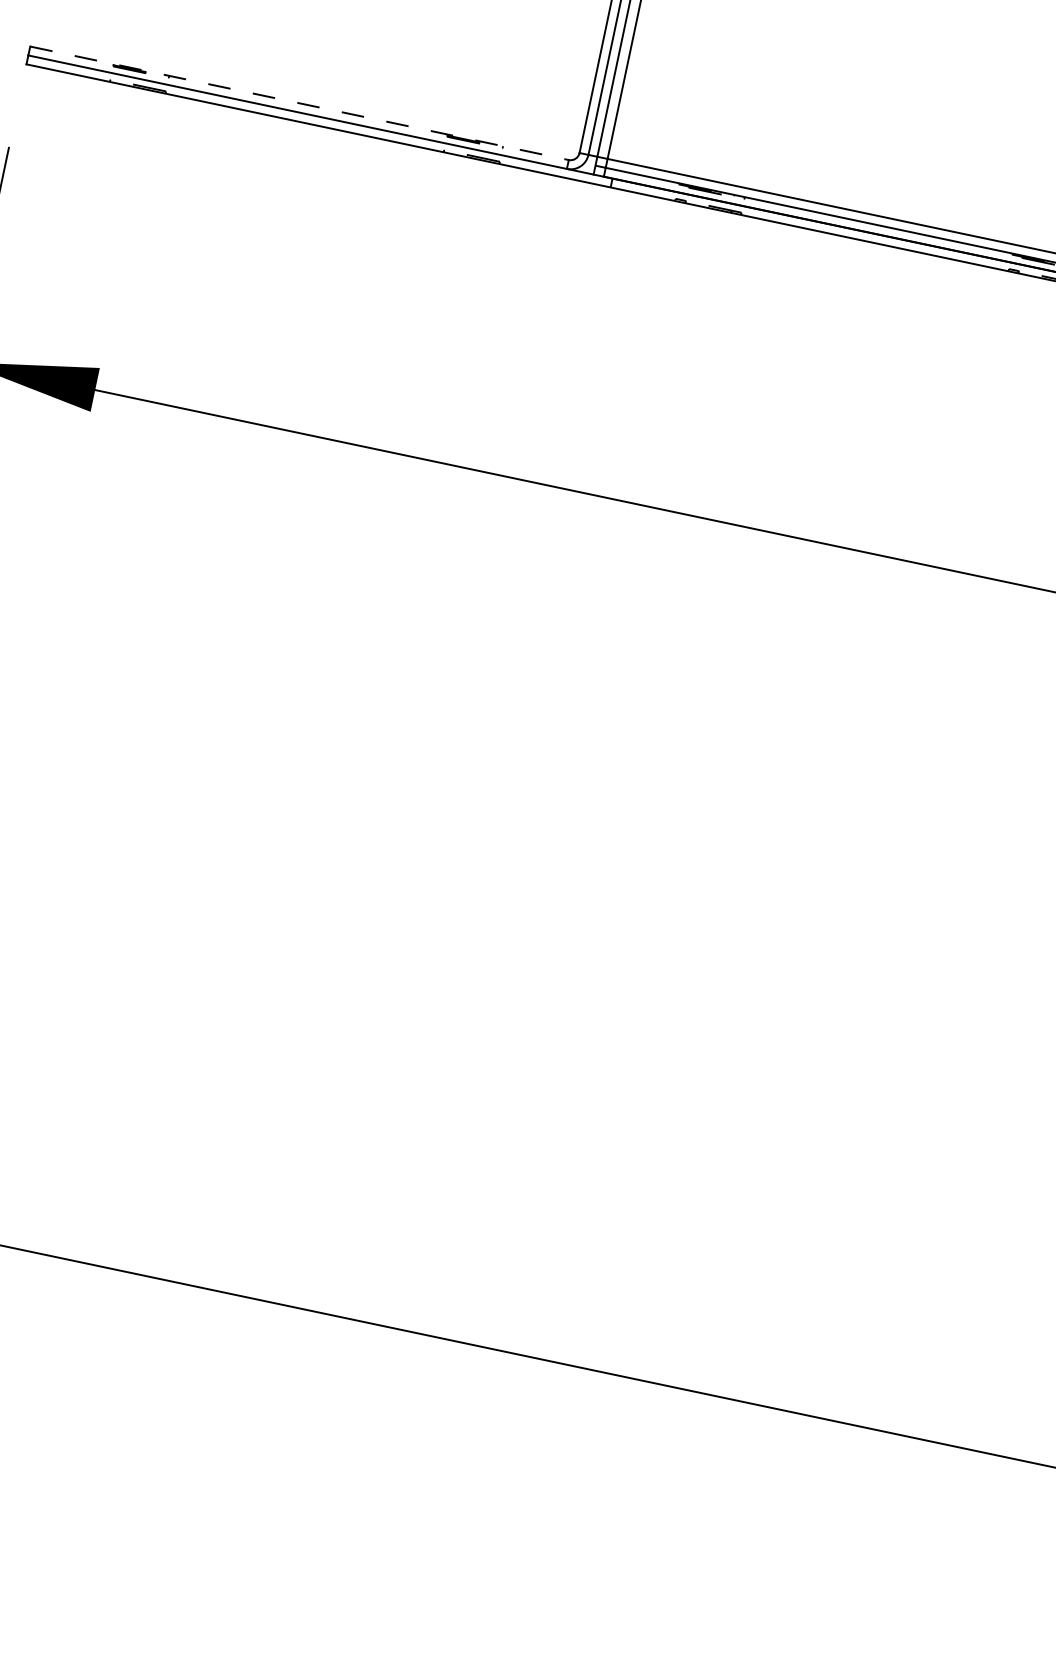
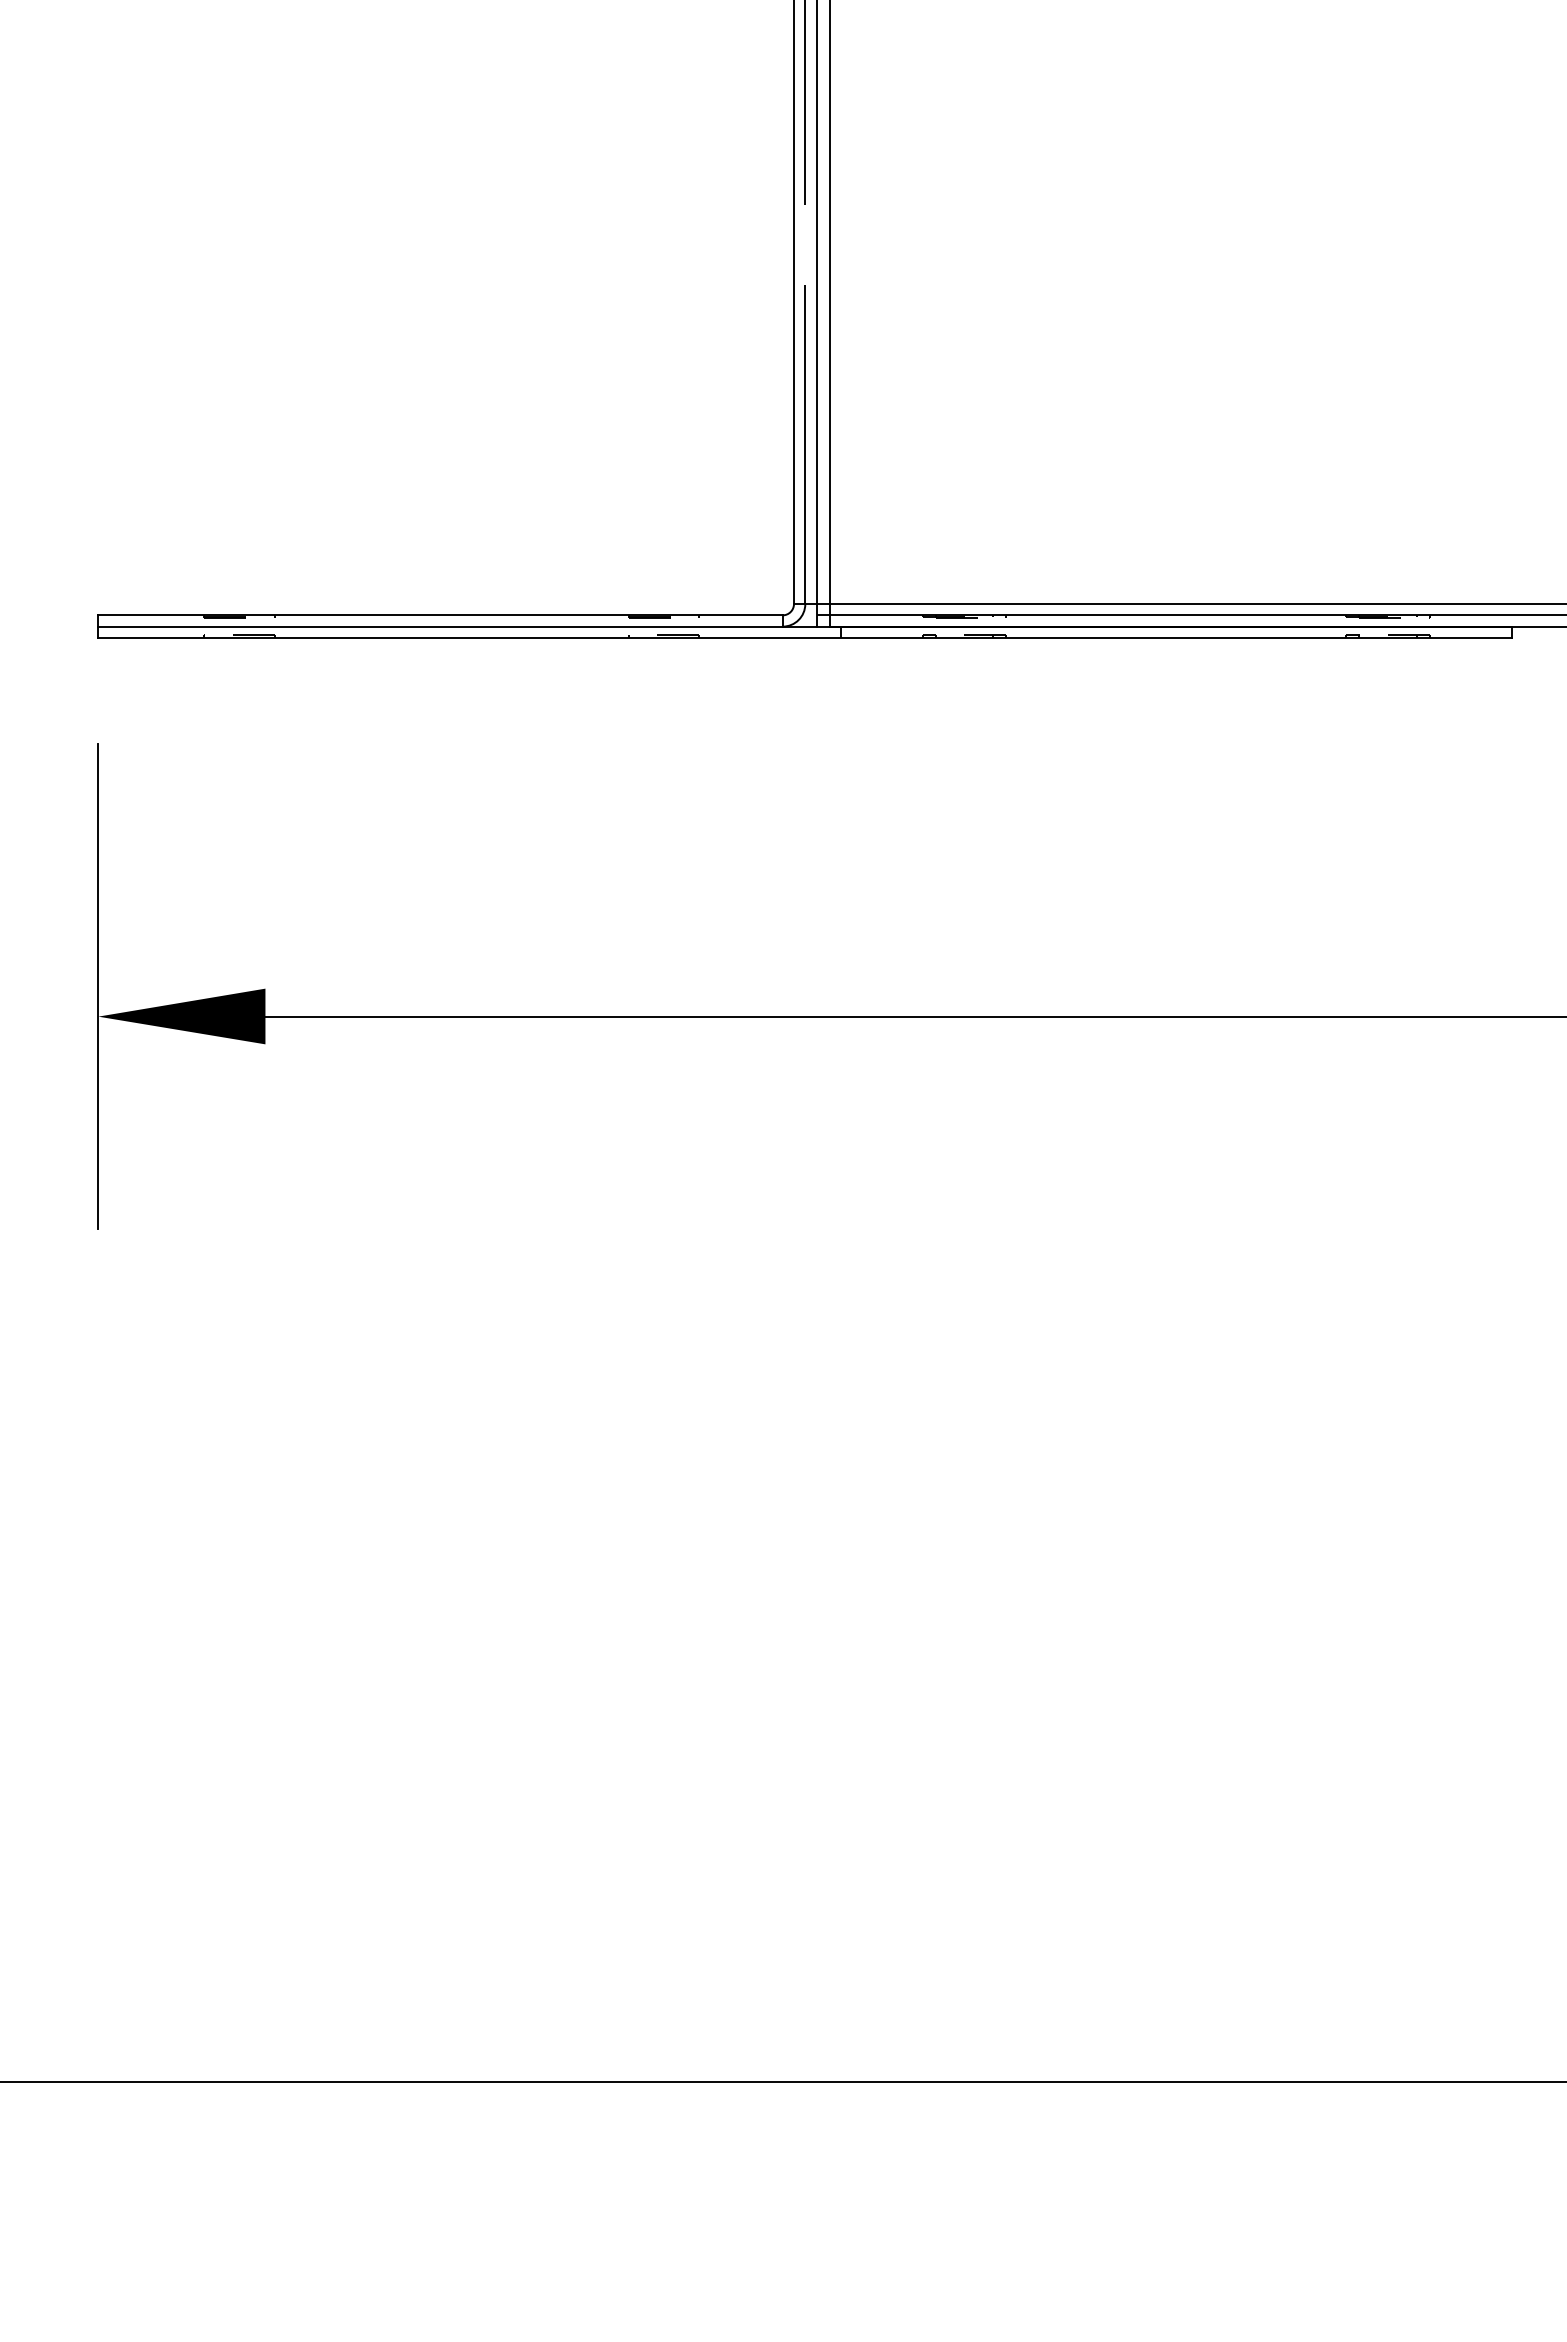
line: (300, 103) -> (441, 615), dashed -> solid

